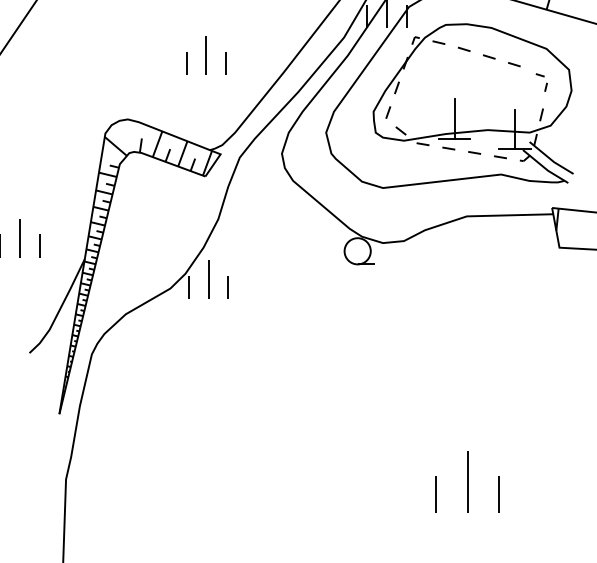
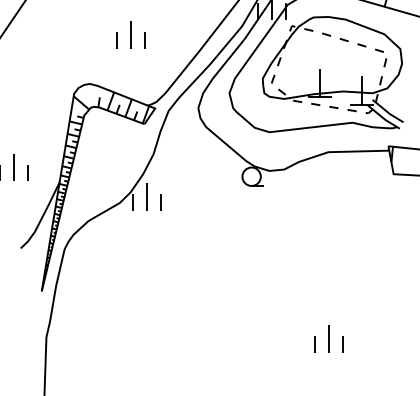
part: (205, 54) -> (130, 34), moved
part: (542, 81) -> (381, 57), size x1.43
part: (466, 481) -> (328, 338), size x0.62

